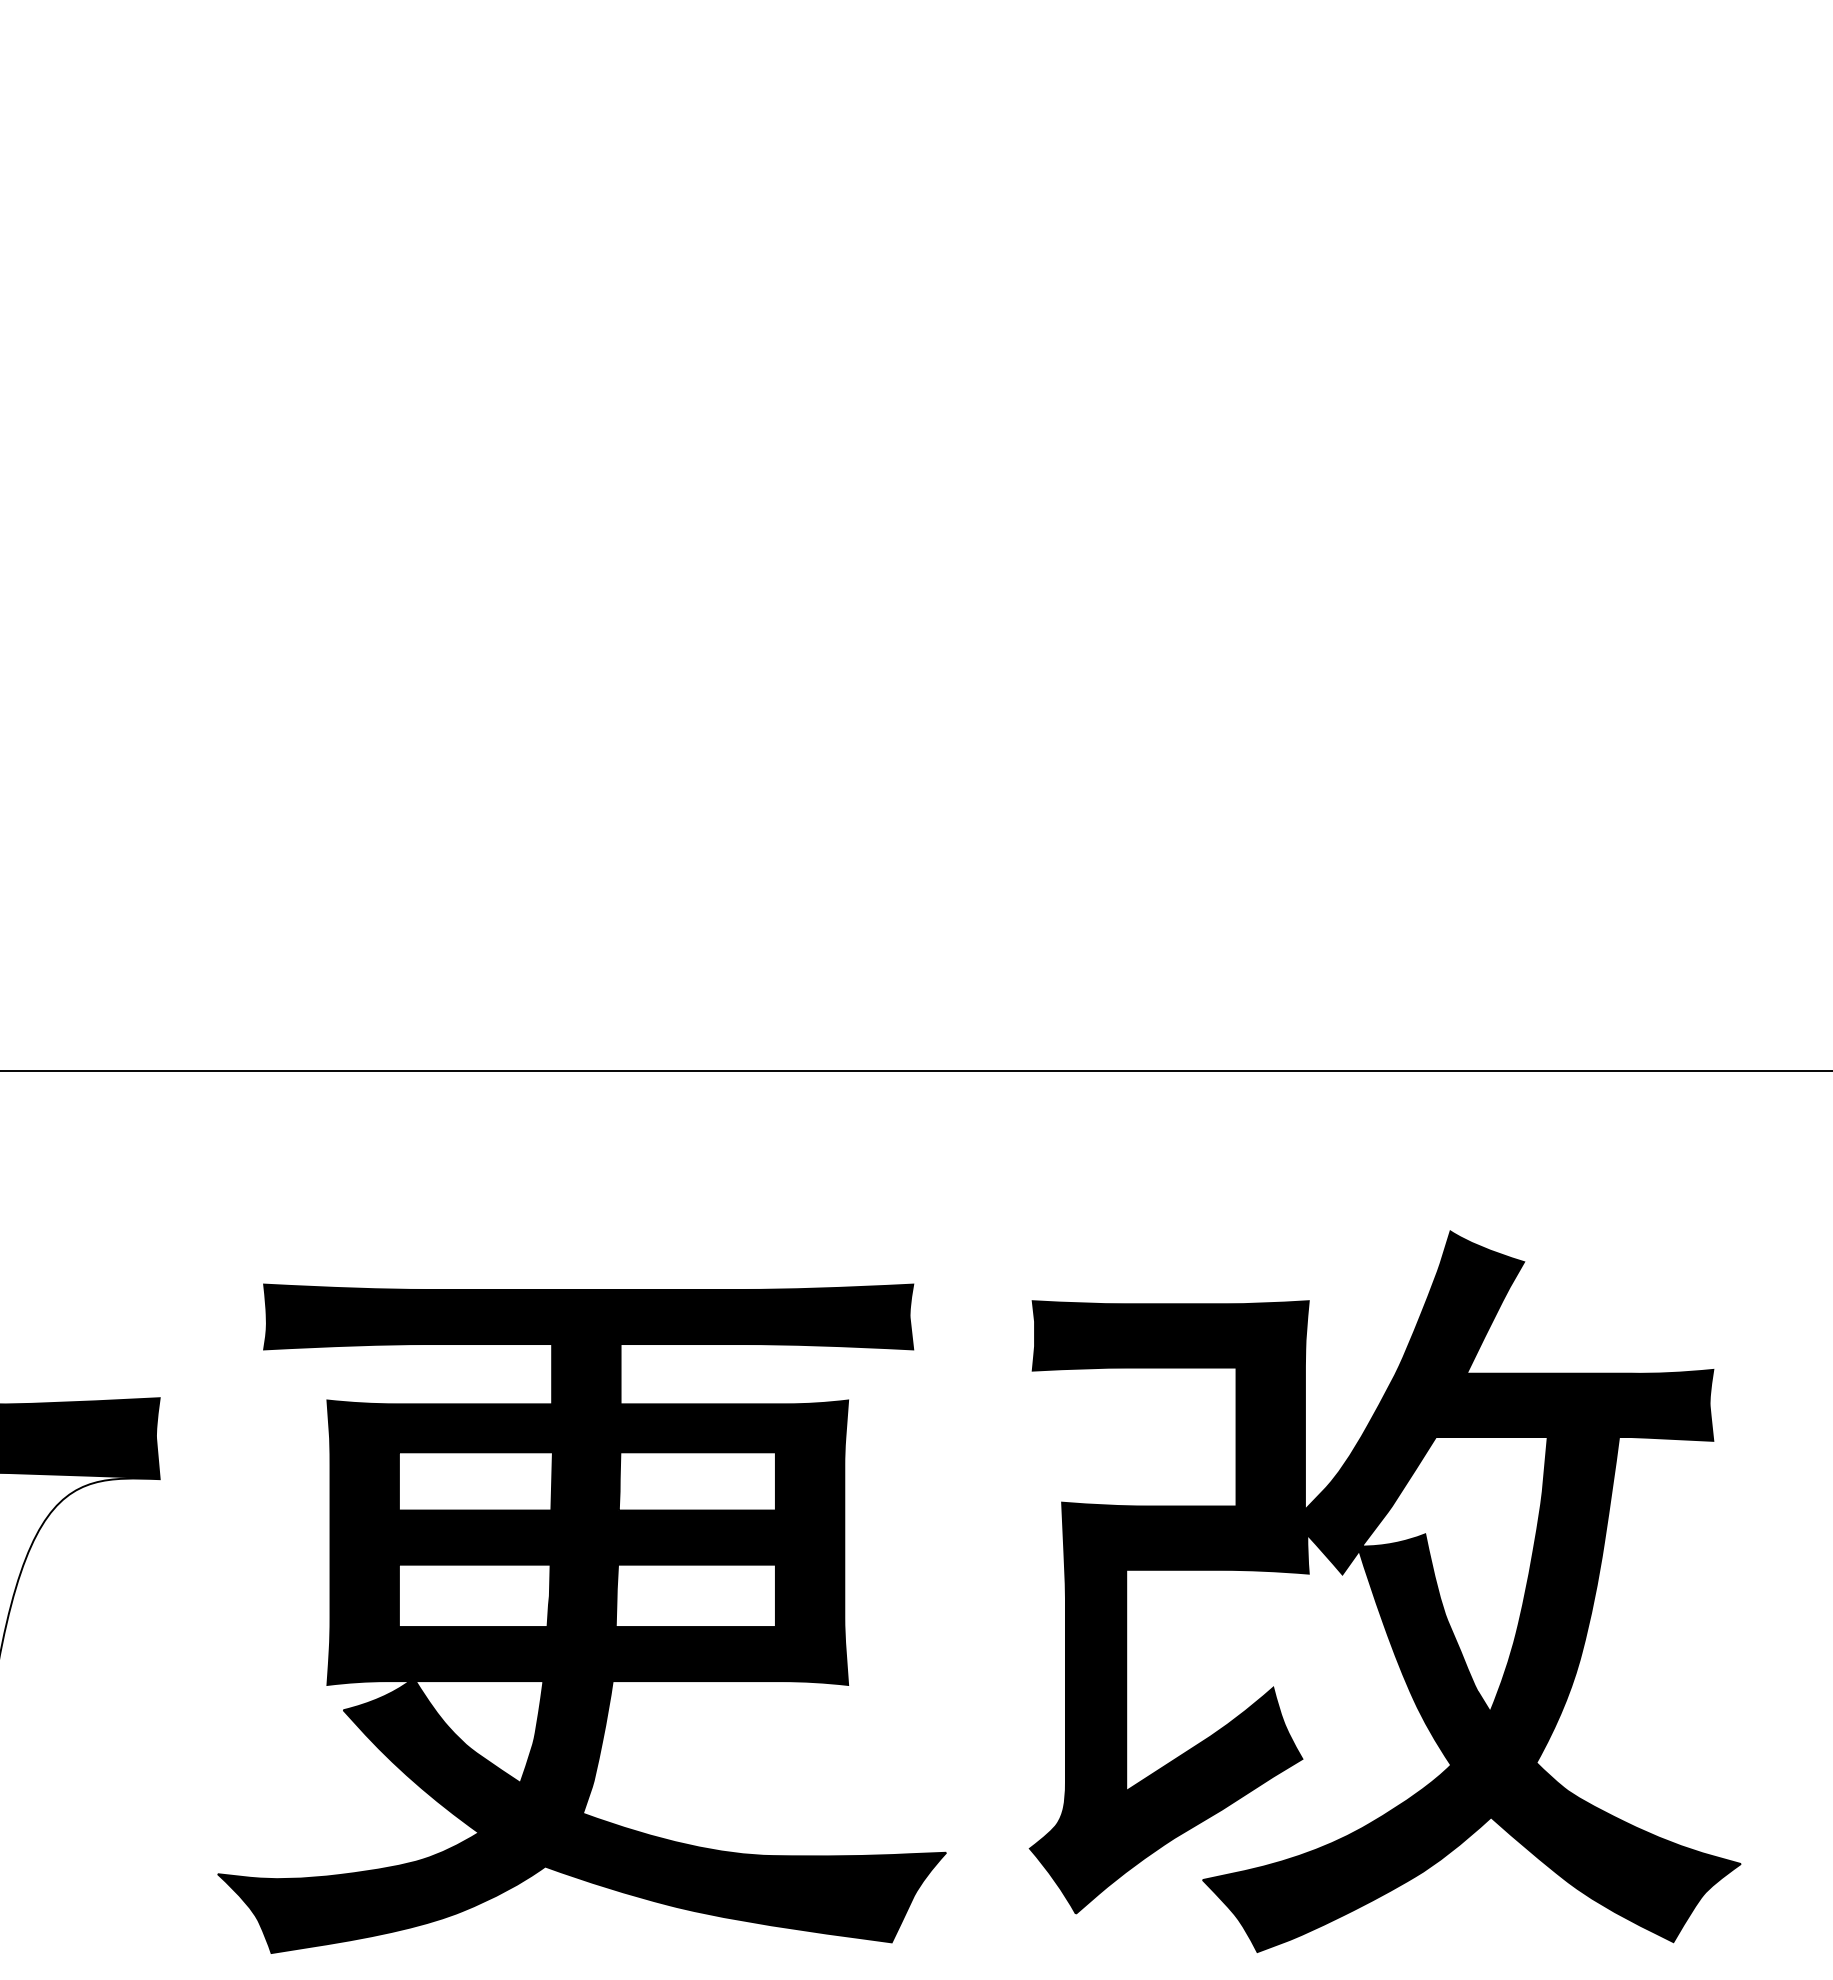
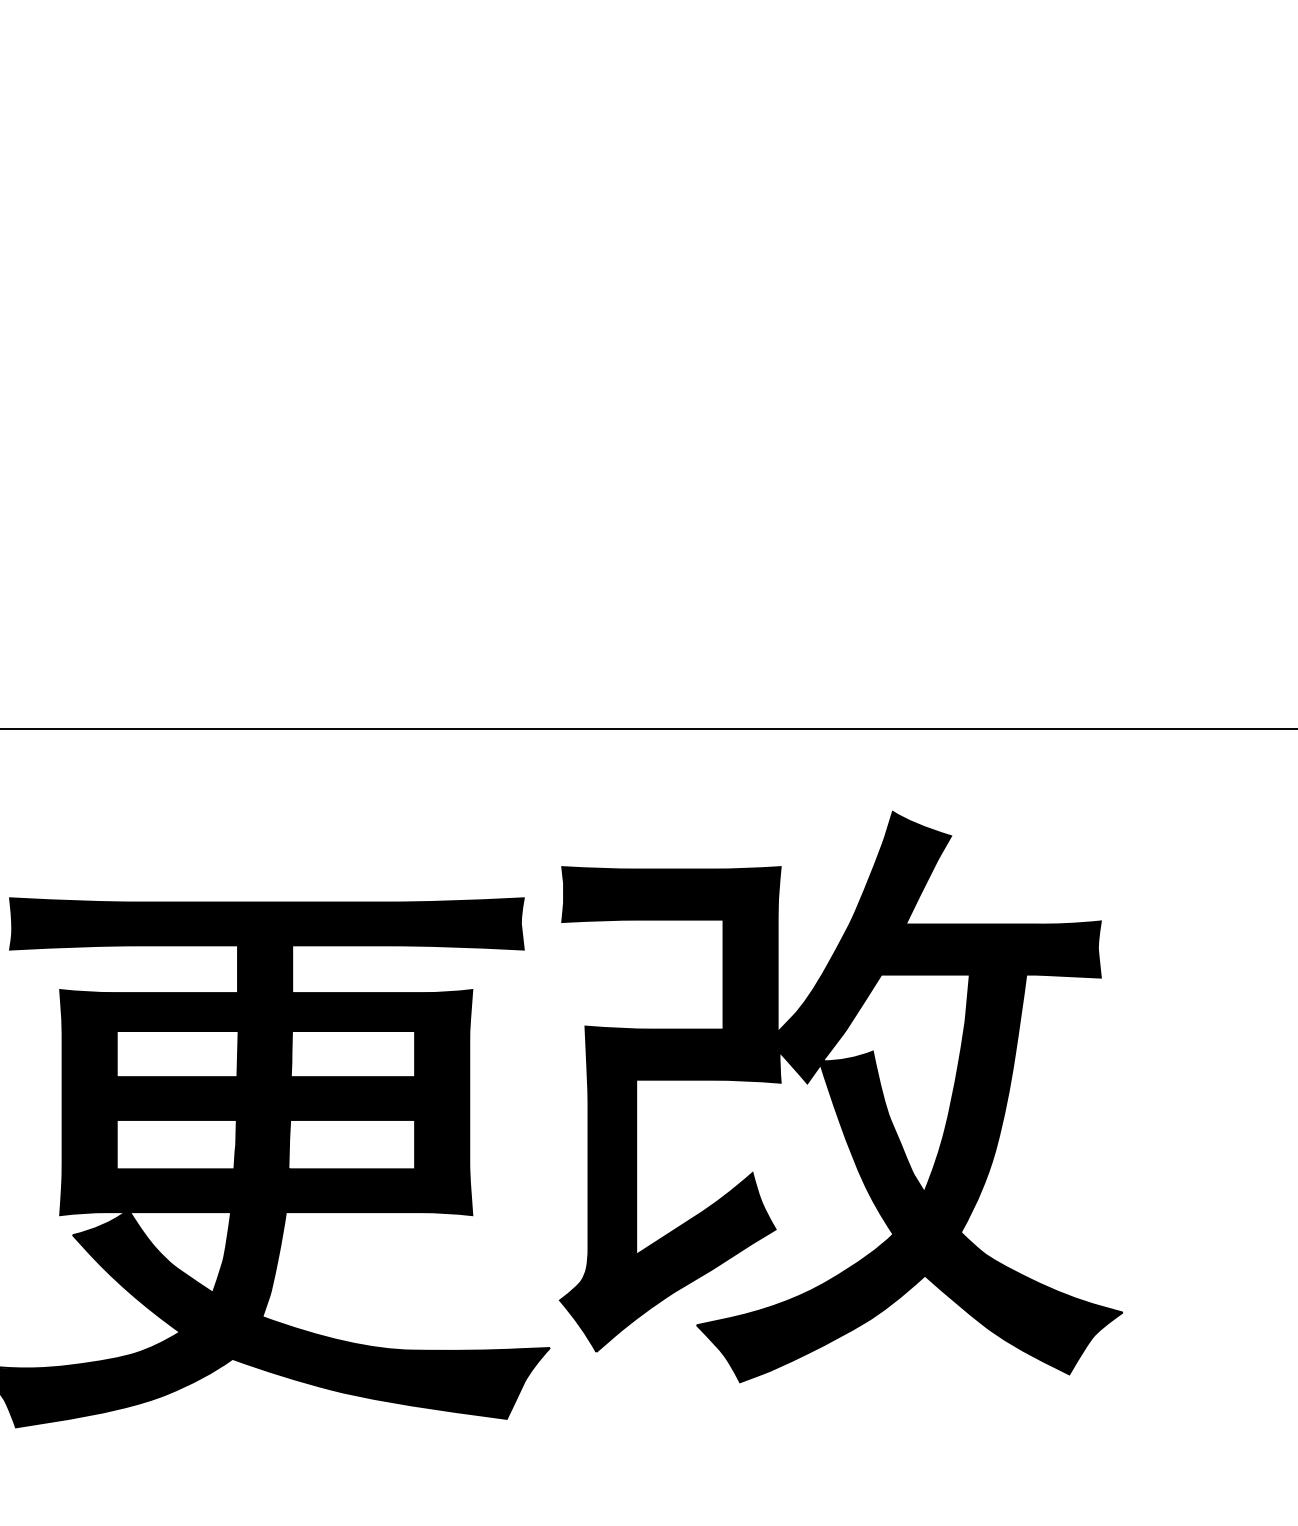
part: (1384, 1591) -> (840, 1096), moved

